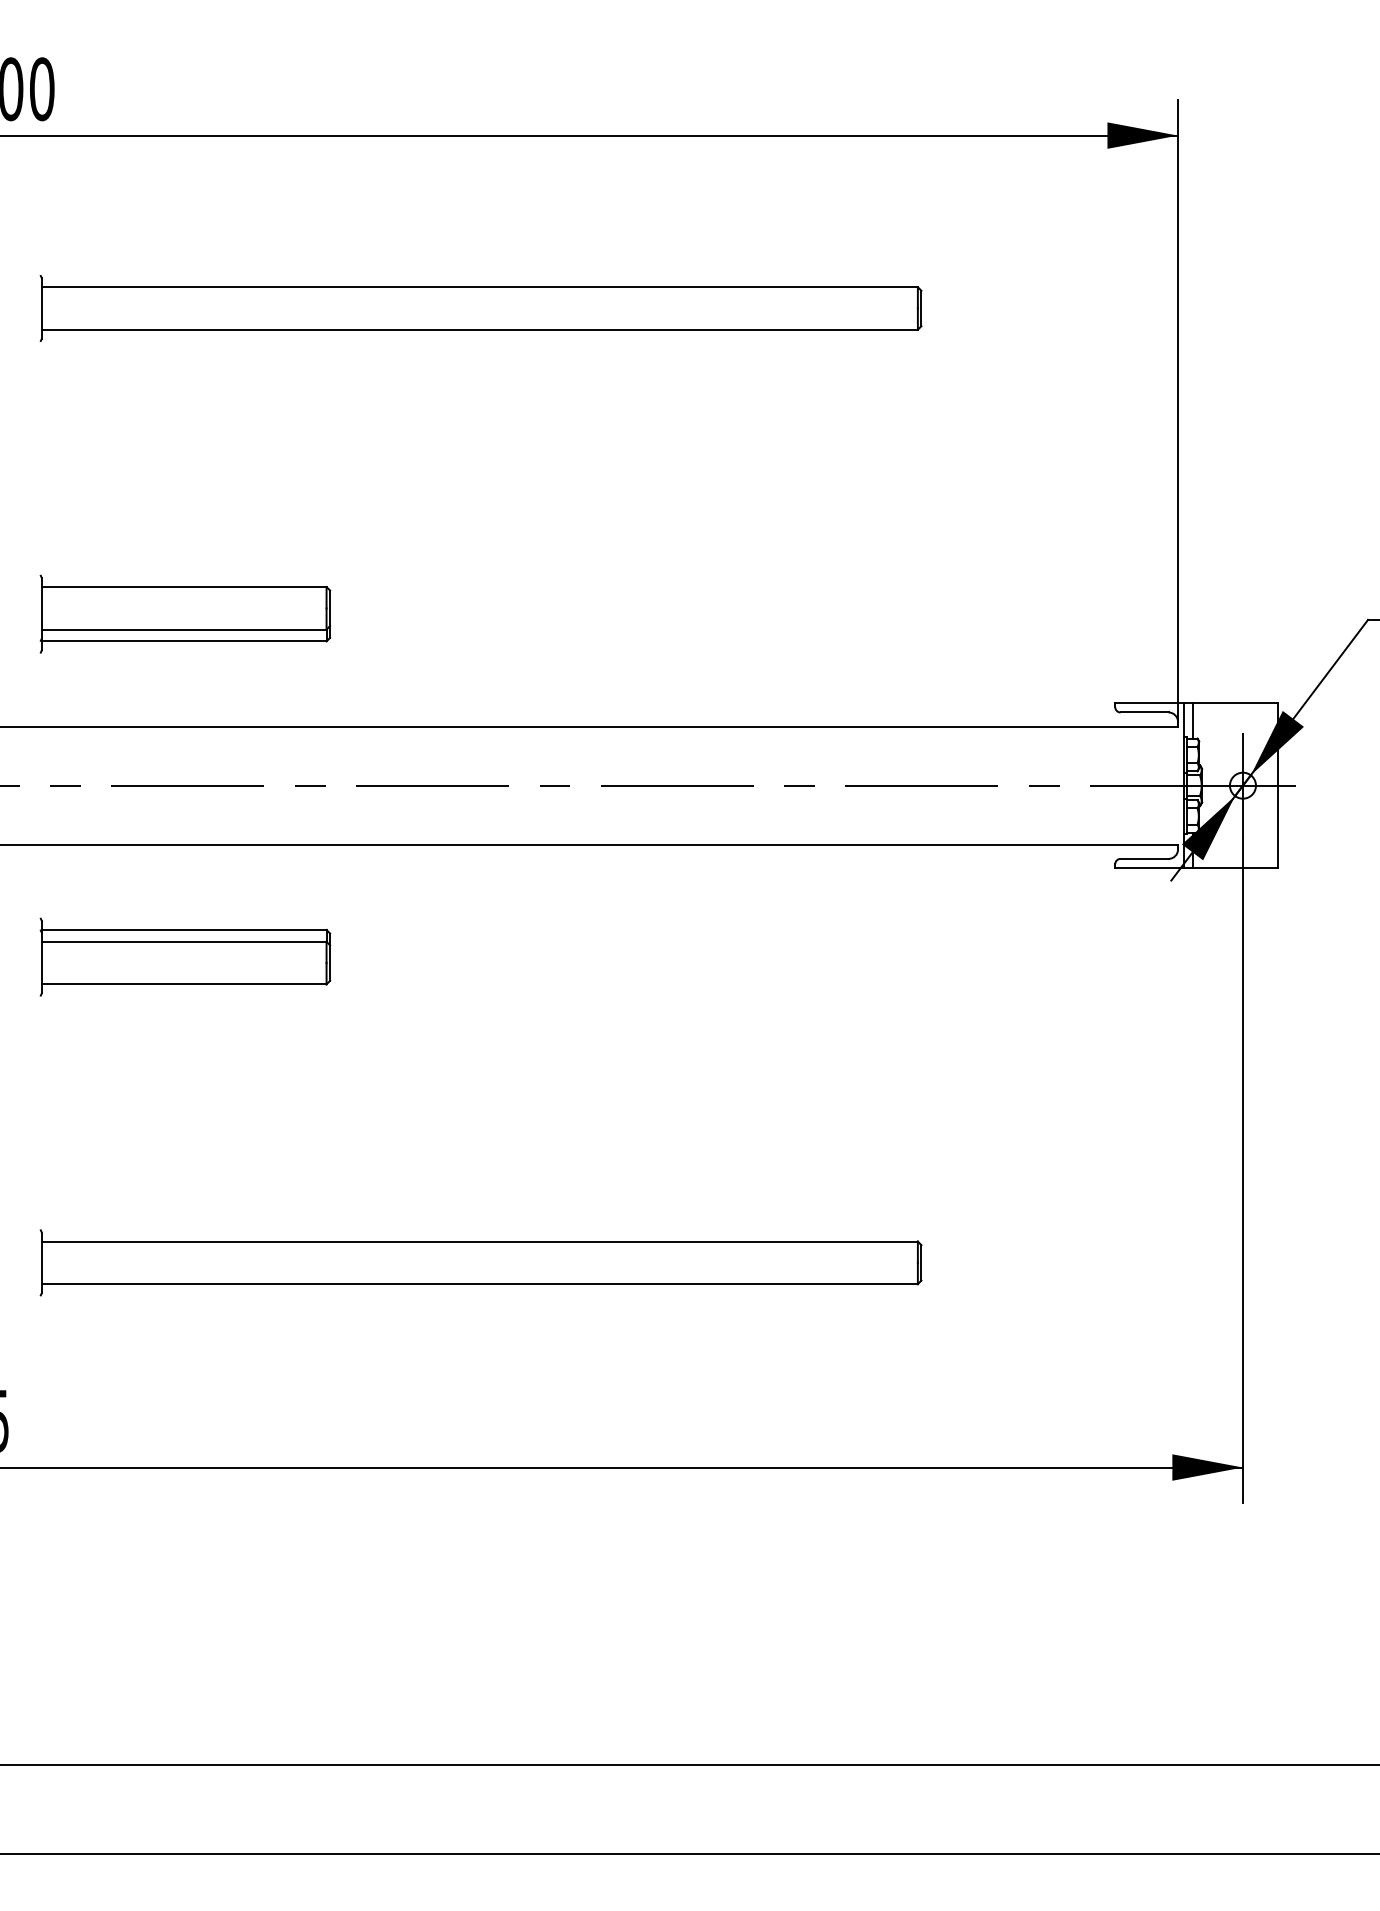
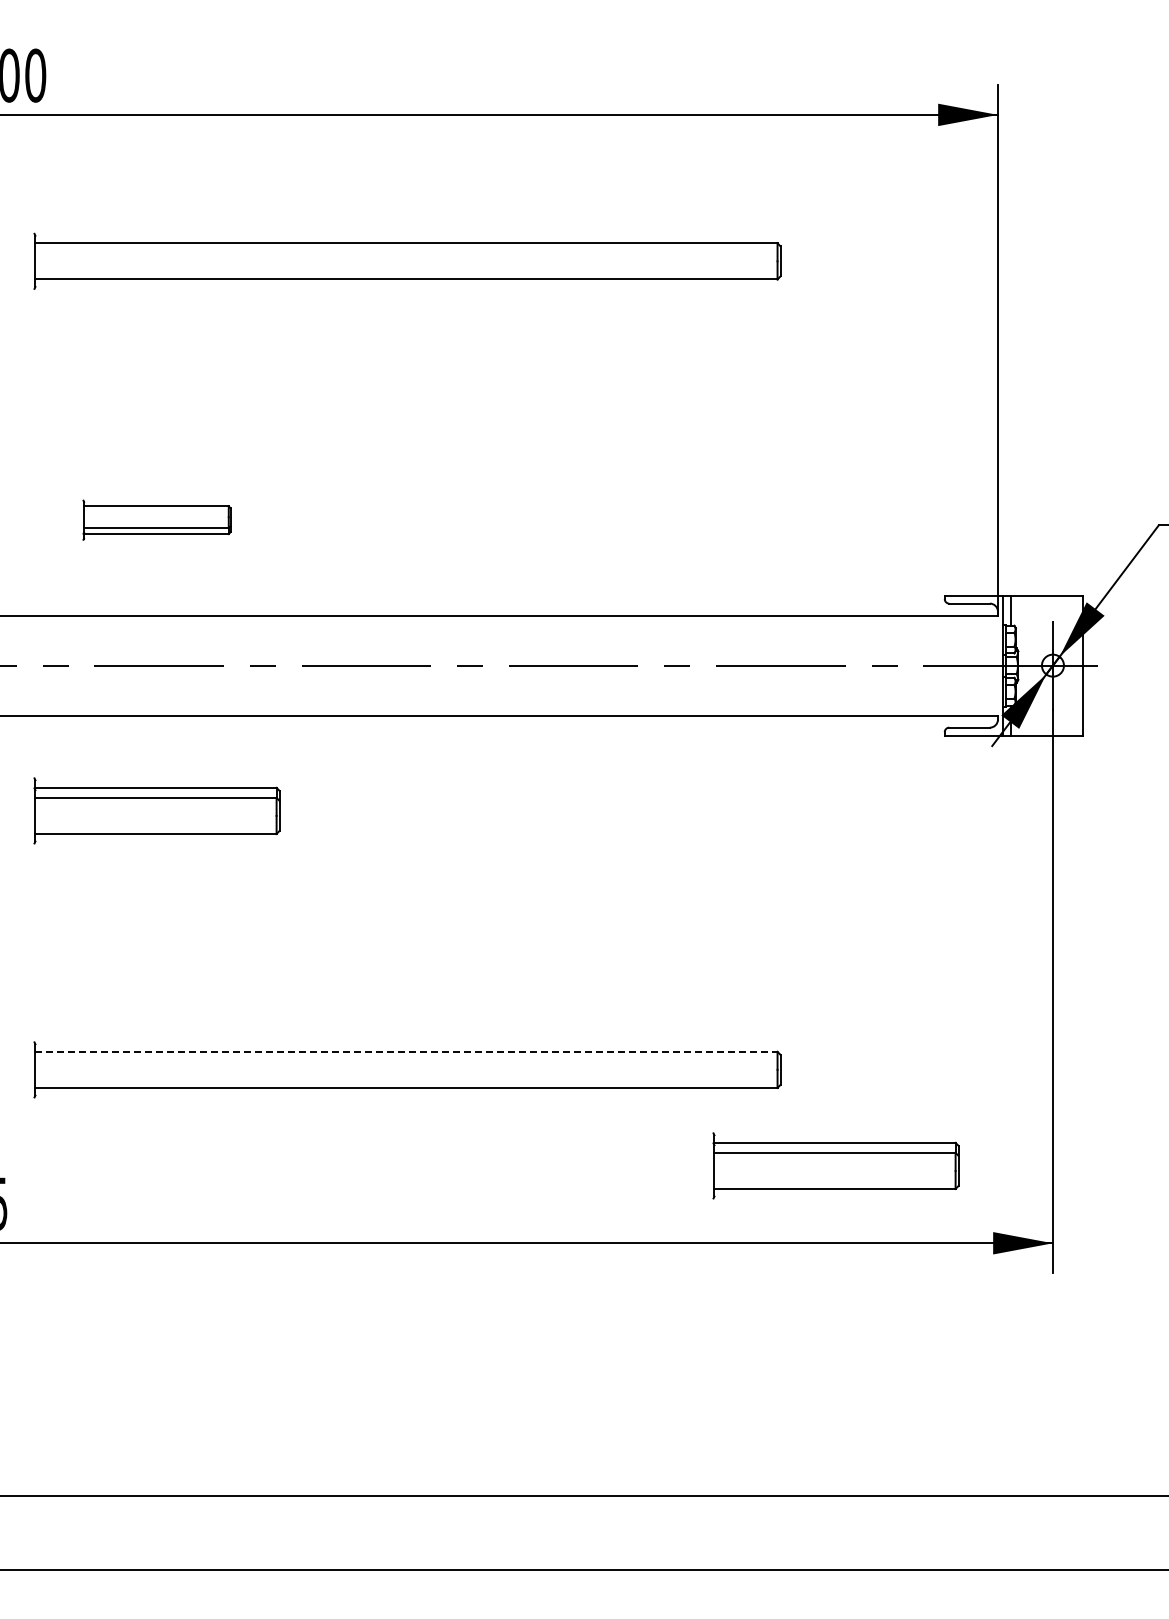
part: (184, 613) -> (156, 519), size x0.6
line: (481, 1241) -> (407, 1051), solid -> dashed
part: (986, 1375) -> (835, 1165), added

